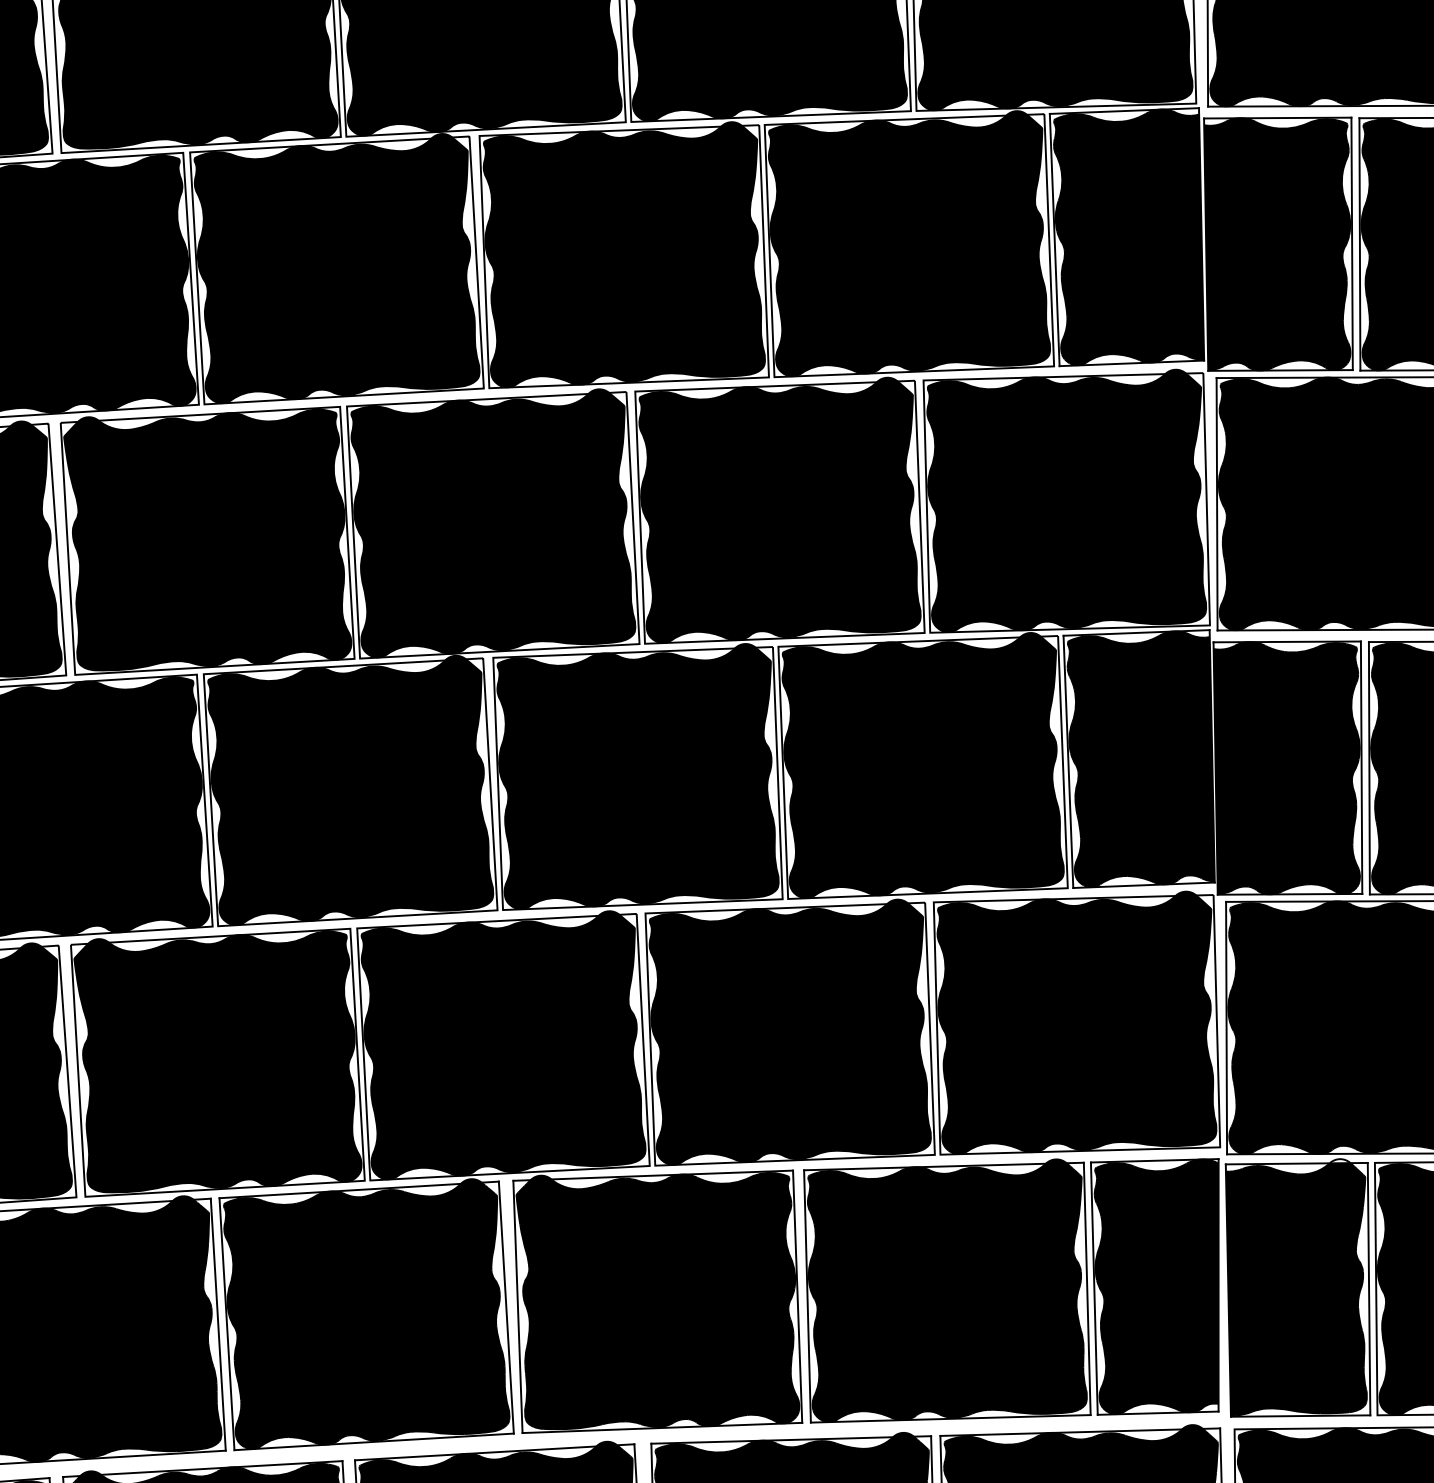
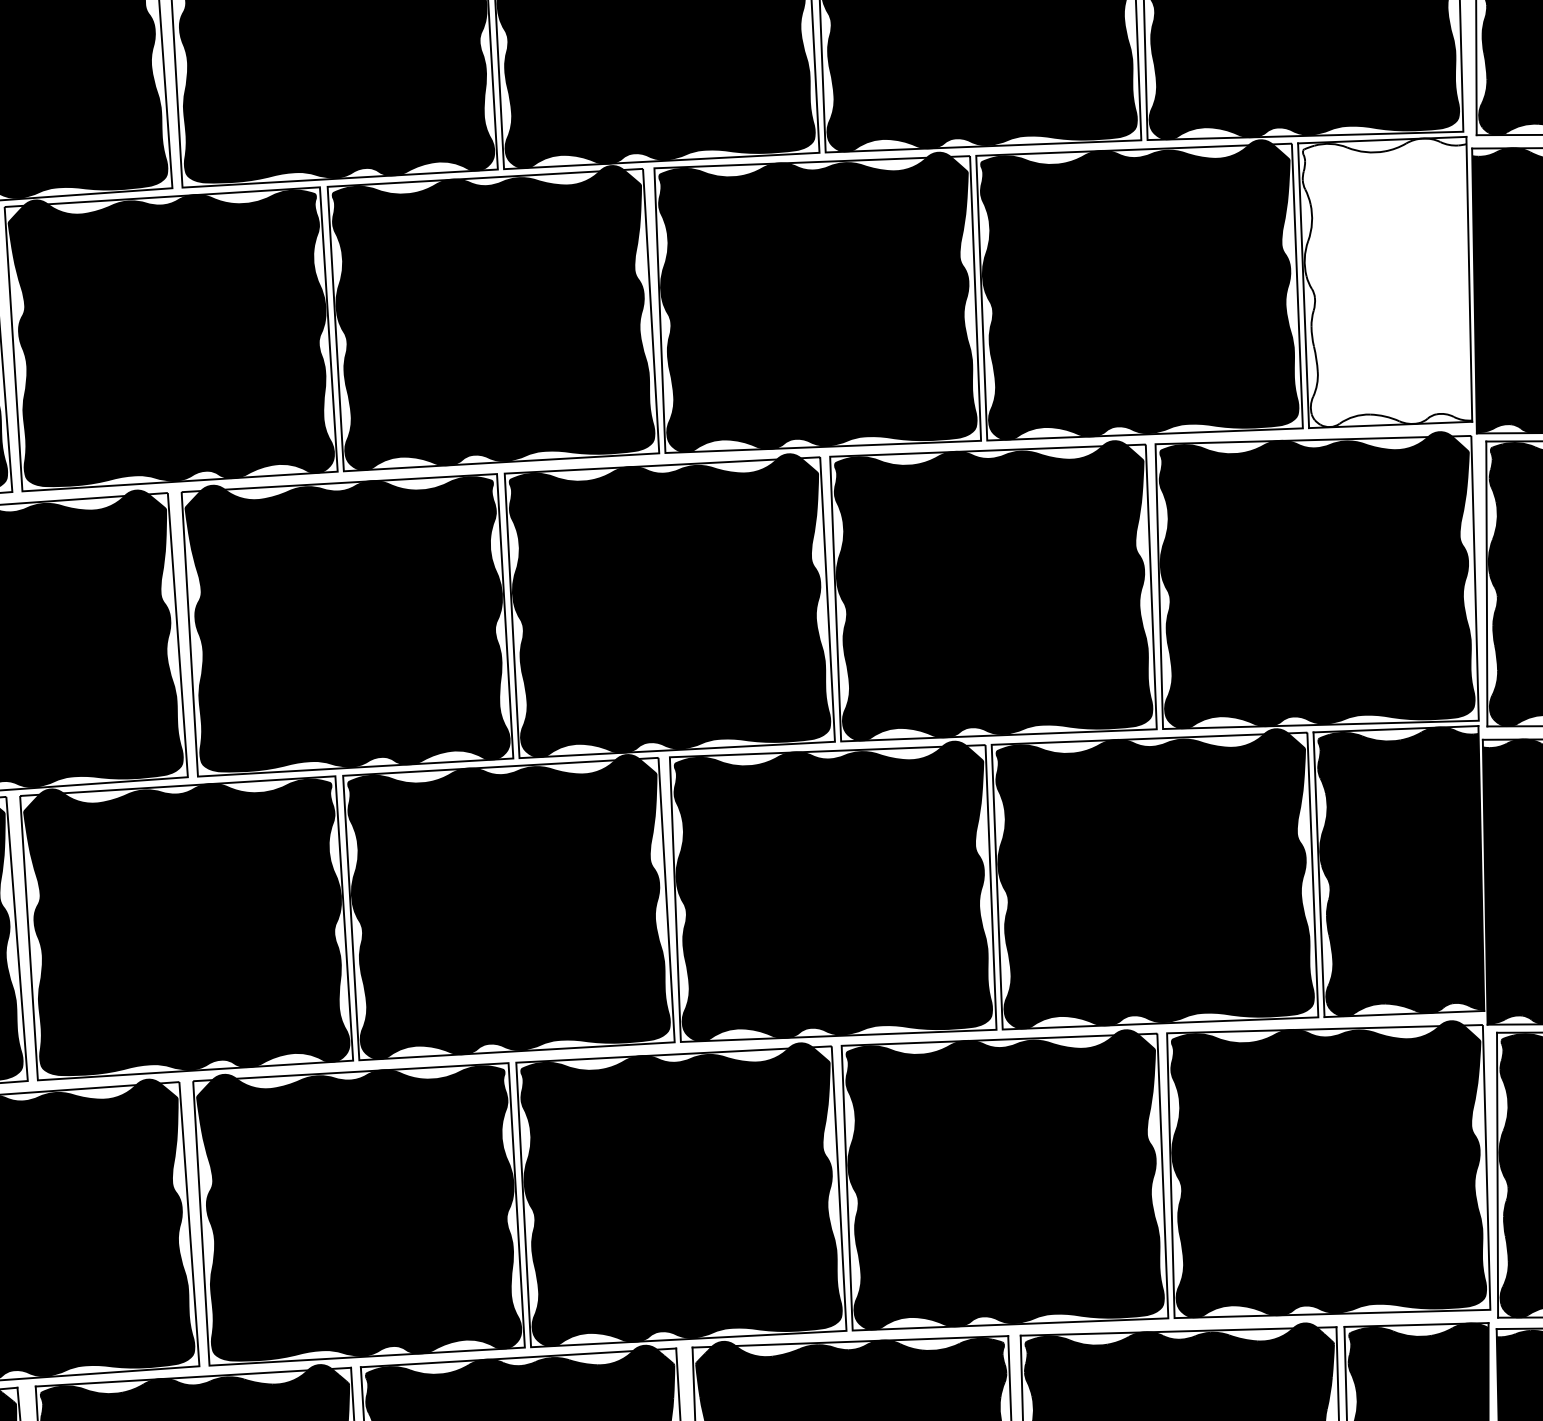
fill: (1129, 237) -> (1387, 282), removed

